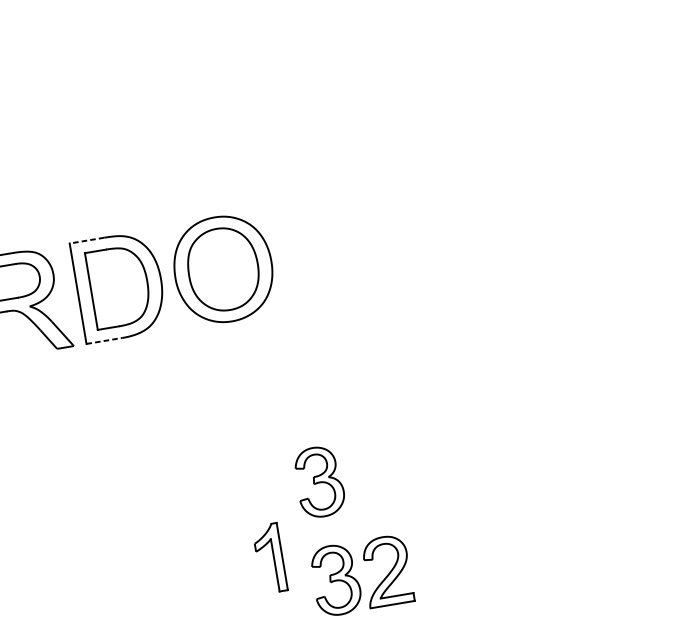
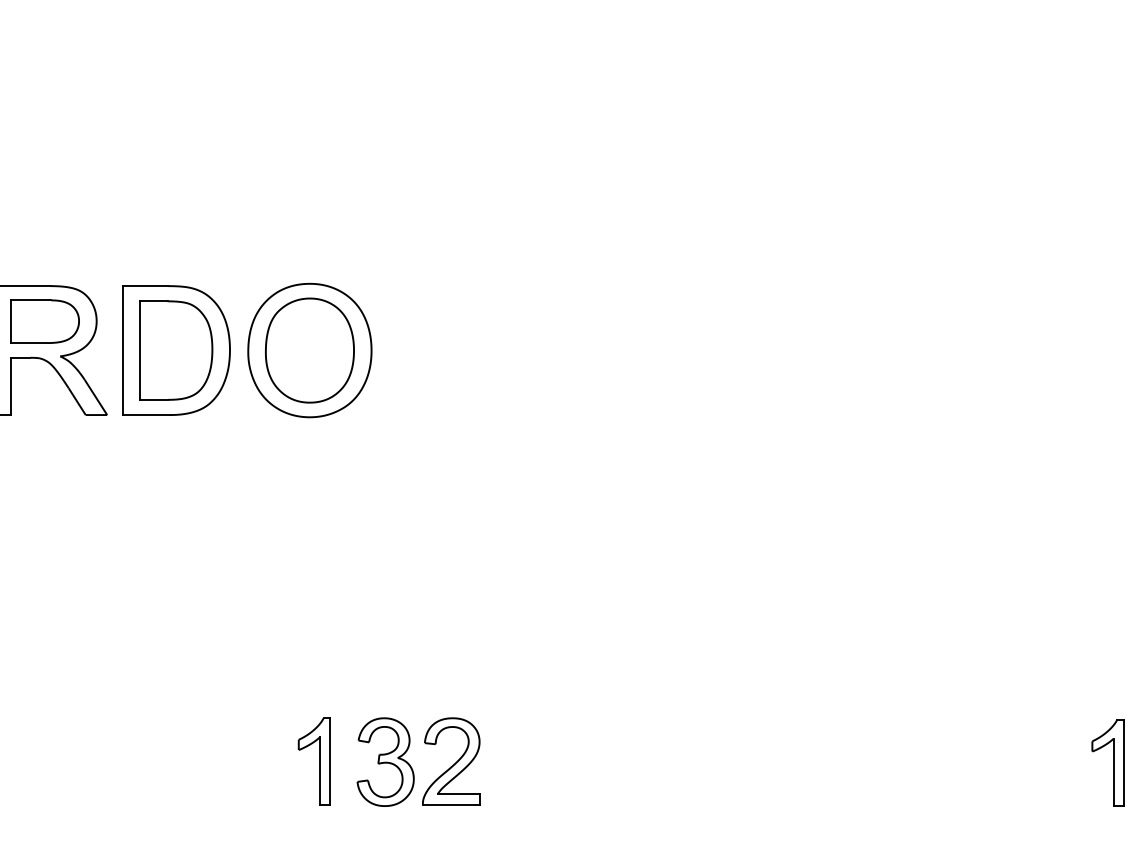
line: (86, 240) -> (145, 286), dashed -> solid
line: (105, 341) -> (147, 415), dashed -> solid
part: (319, 481) -> (385, 635), removed
part: (269, 558) -> (313, 761), moved

